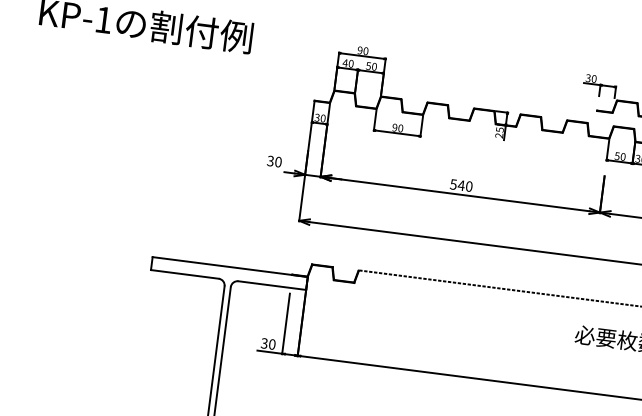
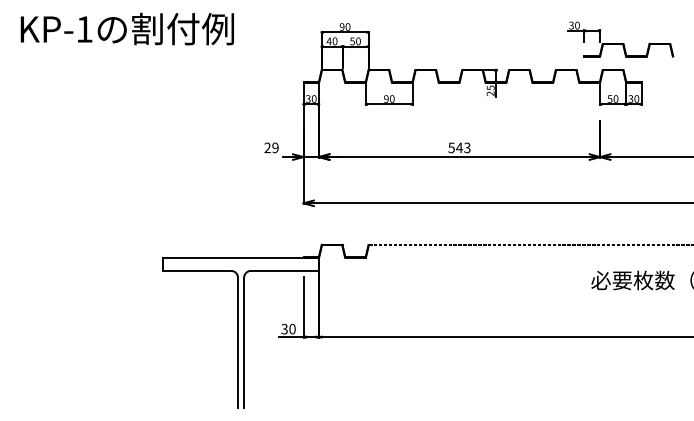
text: (274, 161) -> (271, 147), 30 -> 29
text: (469, 186) -> (467, 147), 540 -> 543

